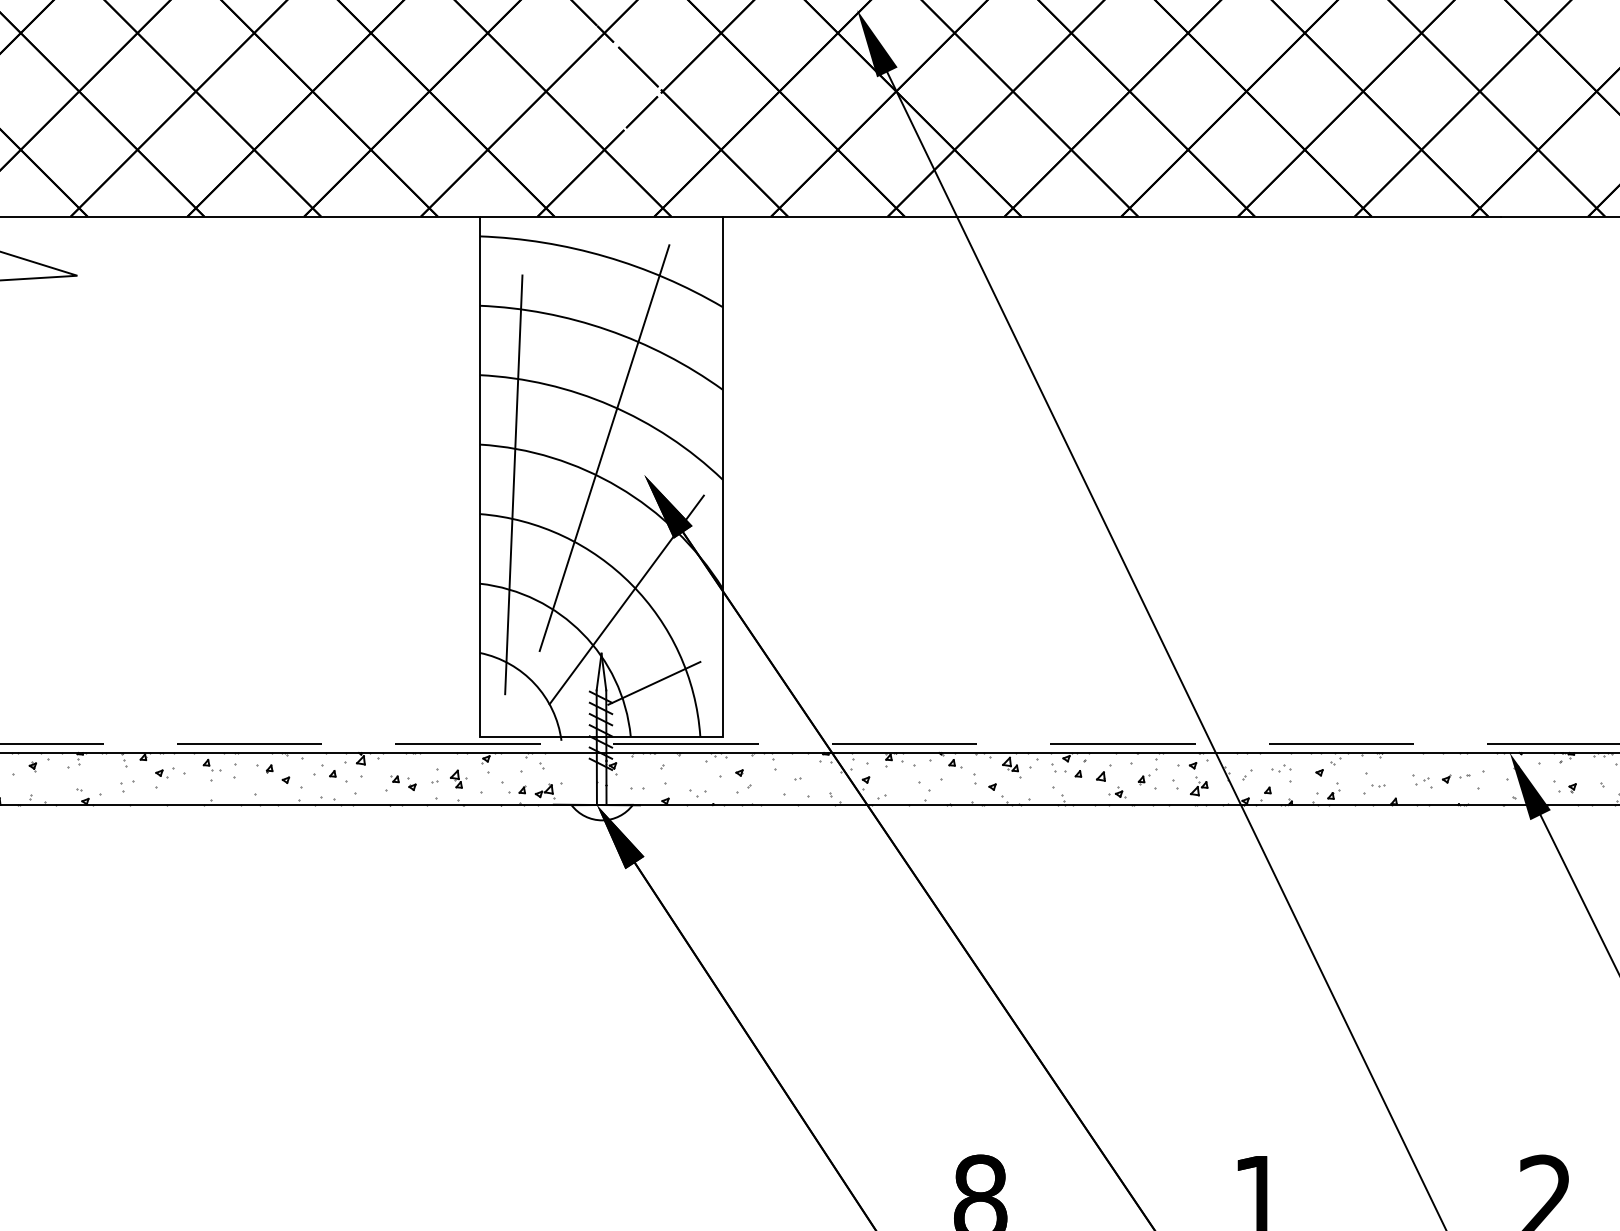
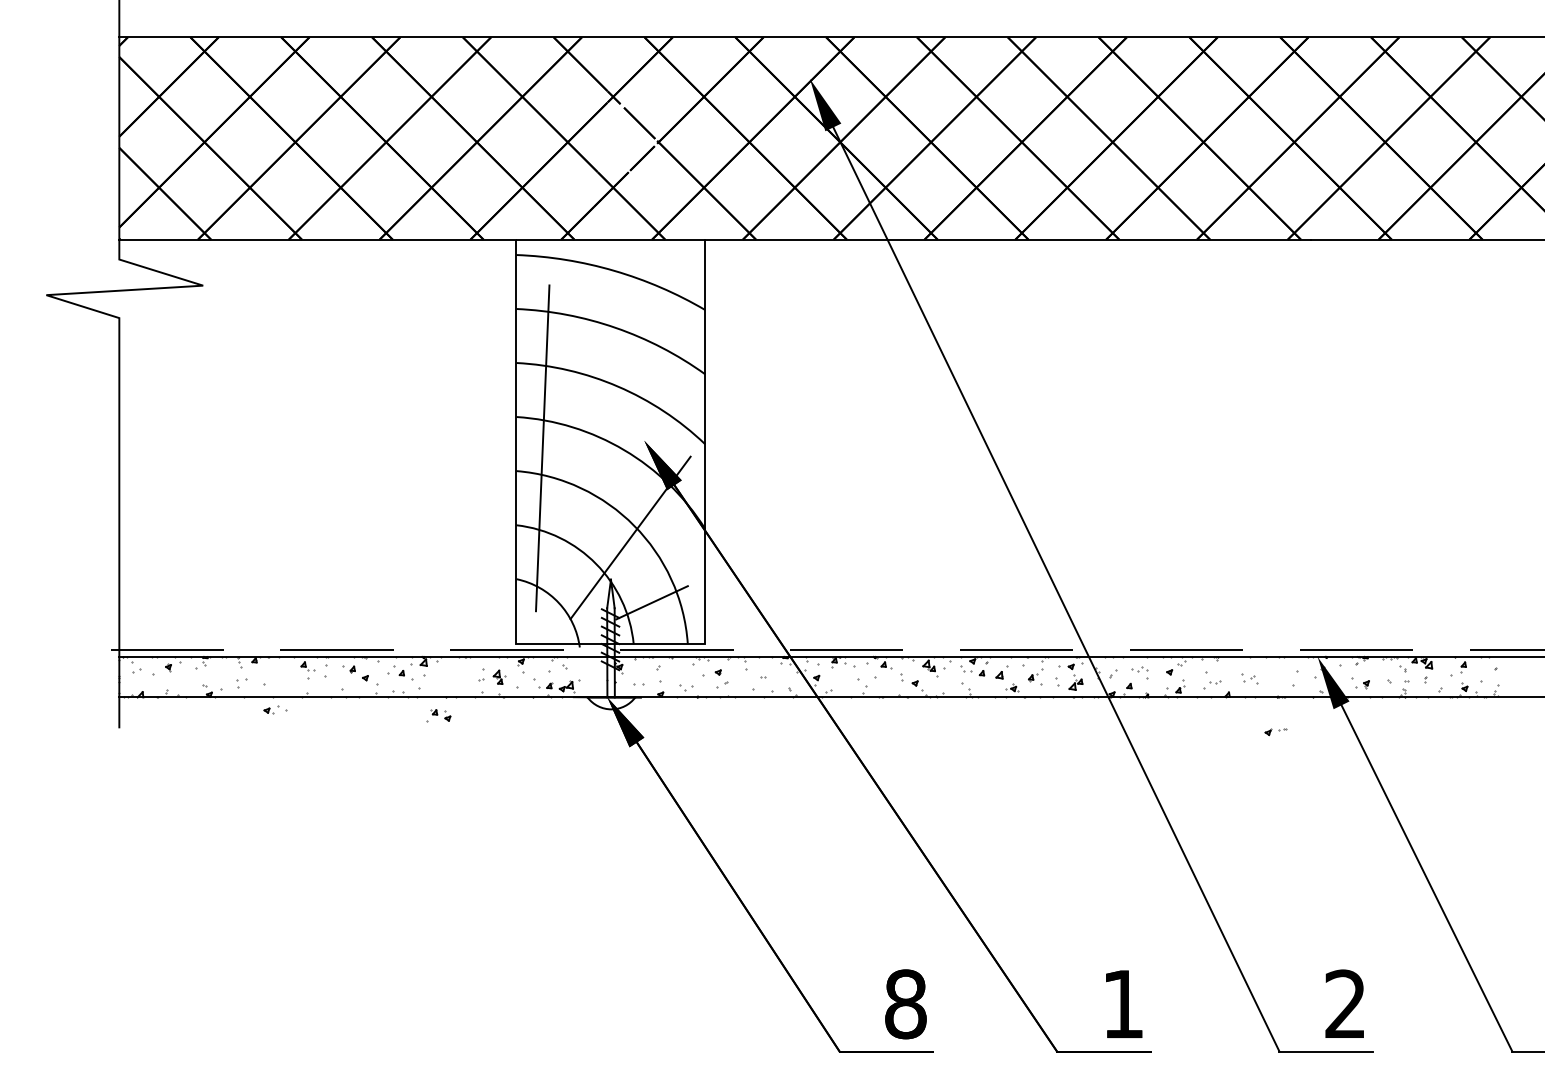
line: (603, 447) -> (612, 419), removed
part: (170, 771) -> (275, 709), moved
part: (1455, 779) -> (1275, 732), moved
part: (400, 783) -> (438, 715), moved

